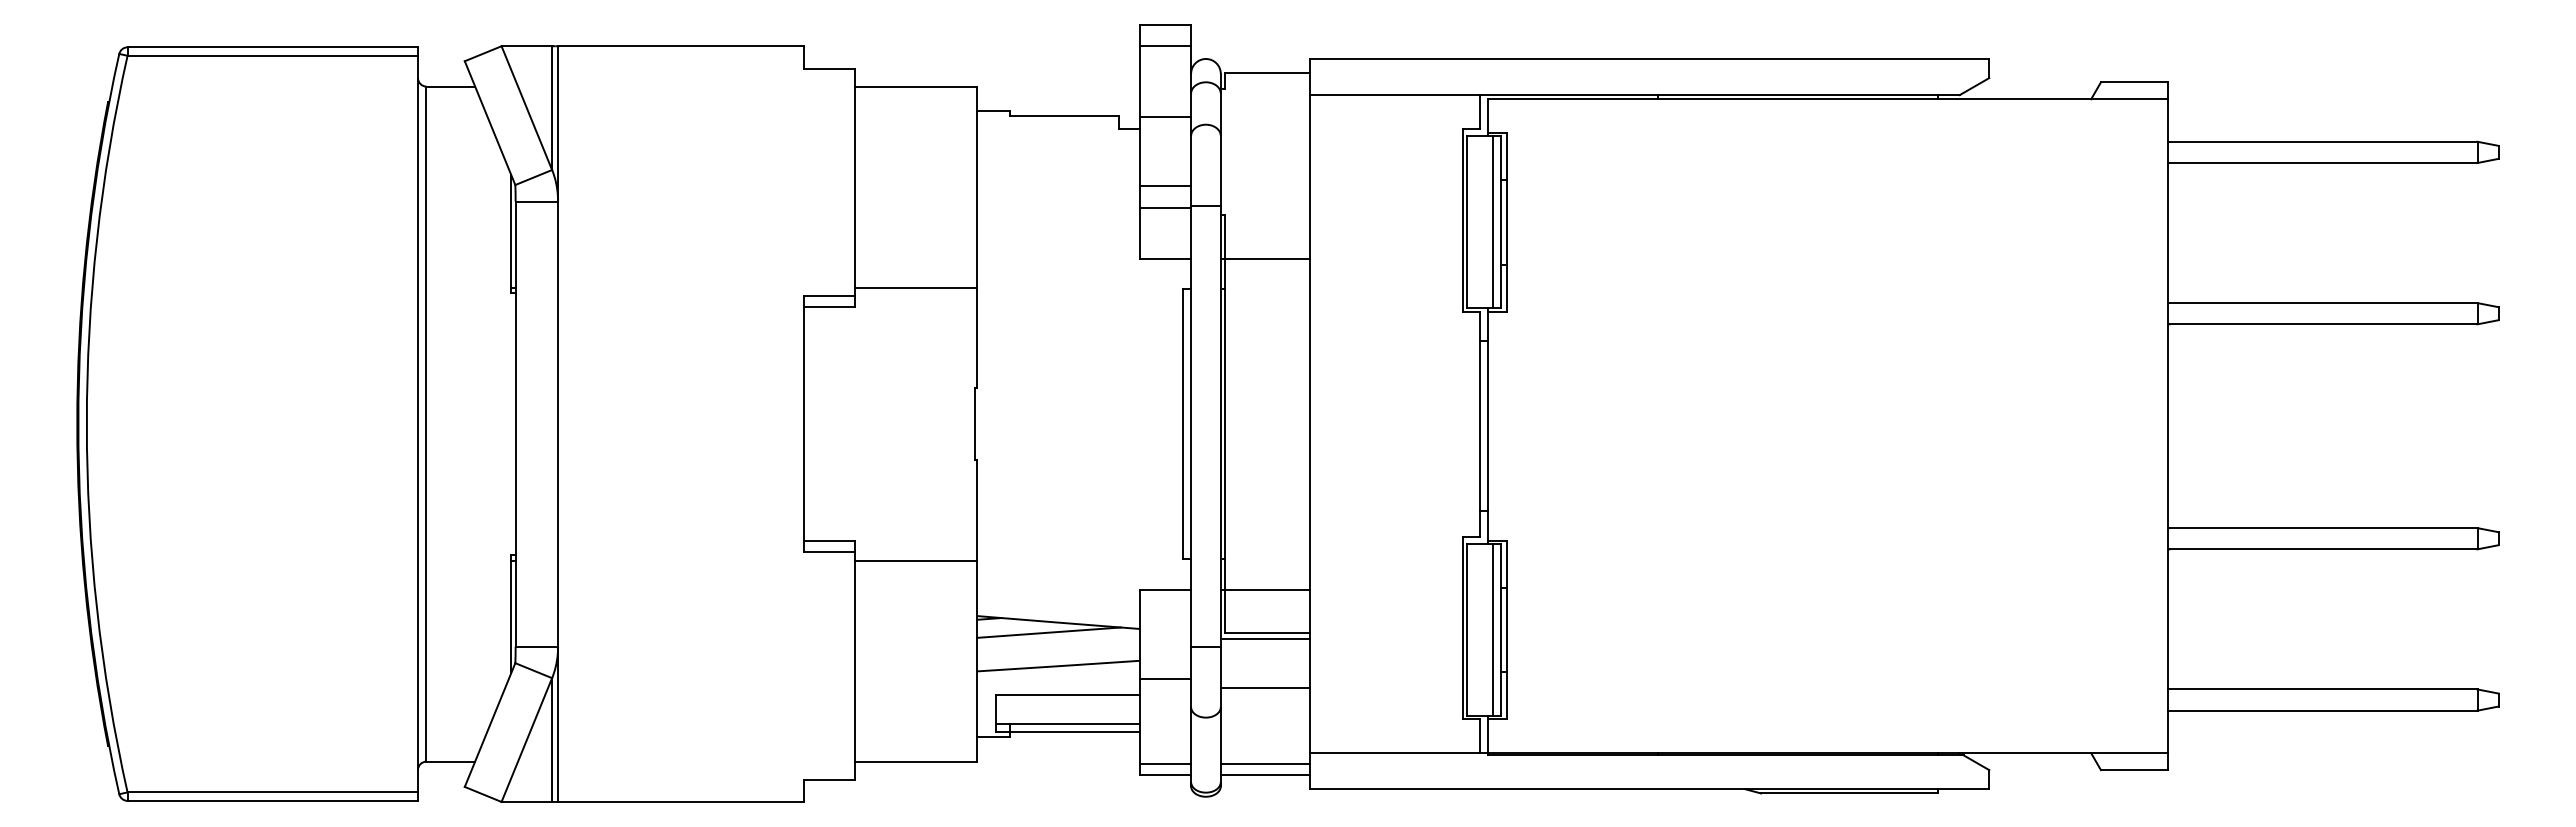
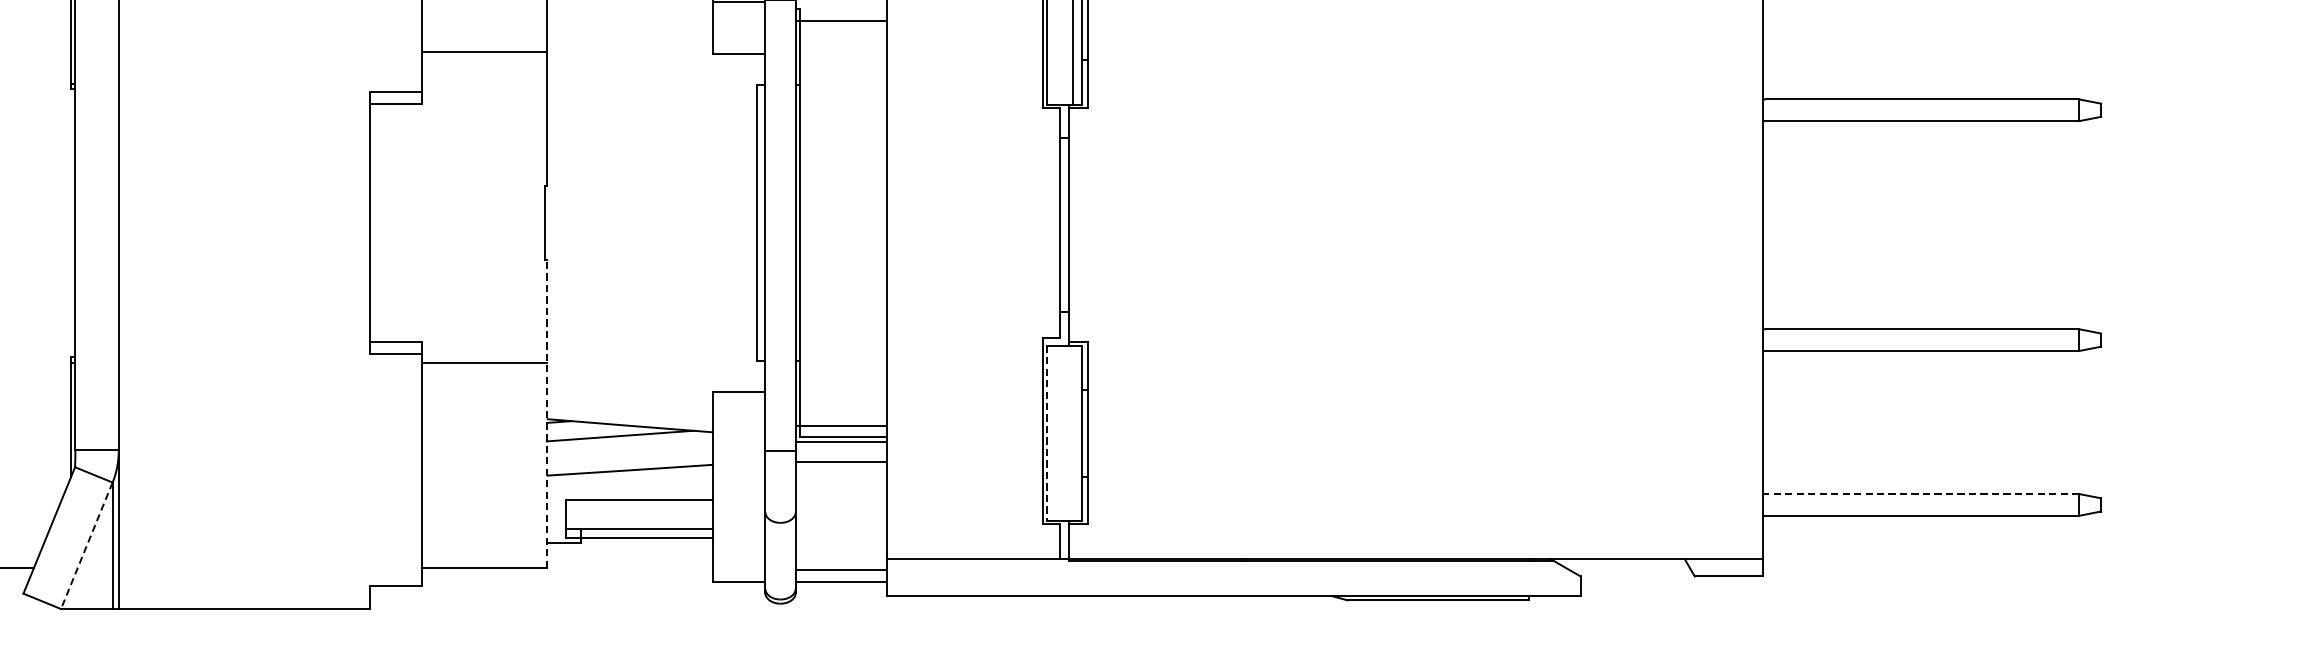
line: (1264, 258) -> (840, 21), moved
line: (916, 287) -> (484, 51), moved
line: (1264, 589) -> (840, 425), moved
line: (977, 611) -> (547, 414), solid -> dashed
line: (1492, 629) -> (1073, 432), removed
line: (1467, 630) -> (1047, 433), solid -> dashed
line: (1165, 678) -> (739, 482), removed
line: (1264, 688) -> (840, 462), moved
line: (2322, 689) -> (1921, 494), solid -> dashed
line: (526, 740) -> (86, 546), solid -> dashed
line: (1165, 763) -> (739, 569), removed

